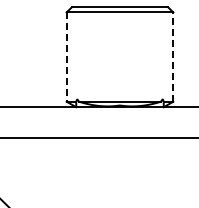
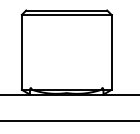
line: (66, 57) -> (21, 52), dashed -> solid
line: (173, 57) -> (111, 52), dashed -> solid

